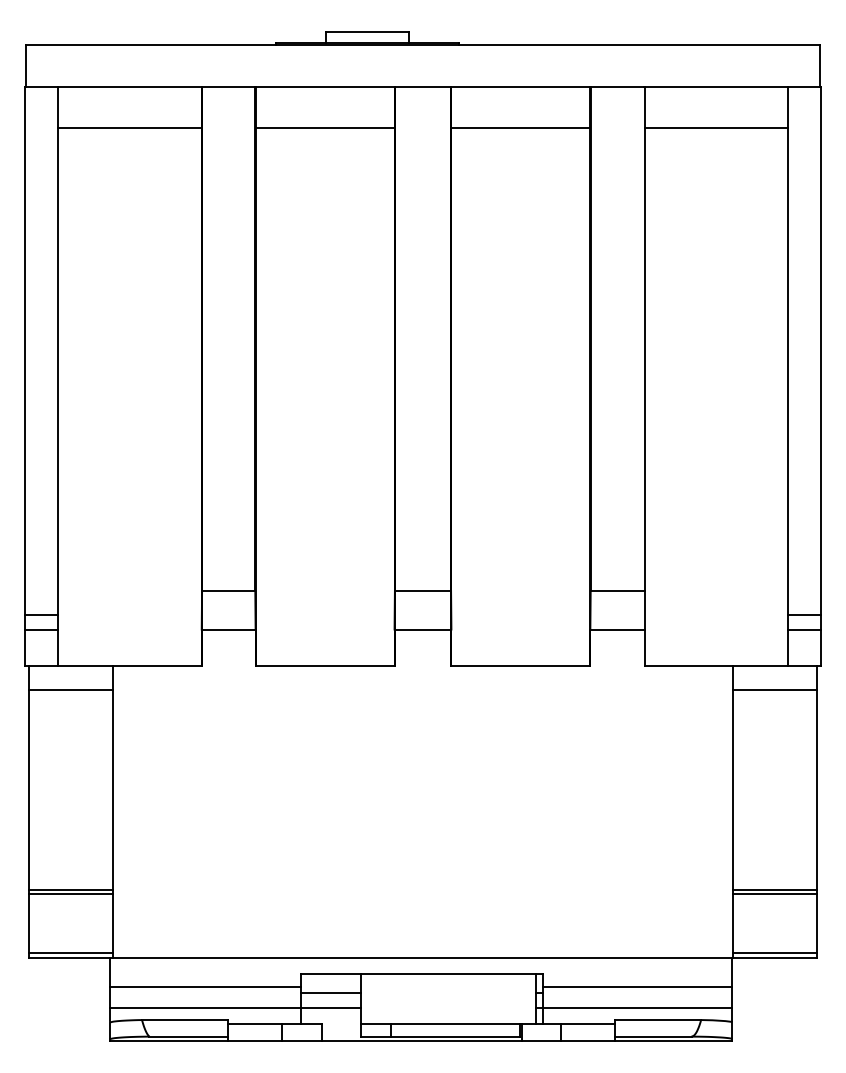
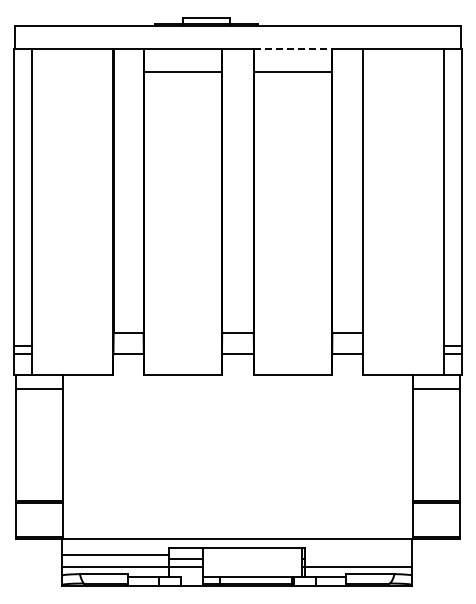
line: (521, 86) -> (293, 48), solid -> dashed
line: (128, 128) -> (72, 72), removed
line: (715, 128) -> (402, 72), removed
line: (637, 986) -> (358, 555), removed

